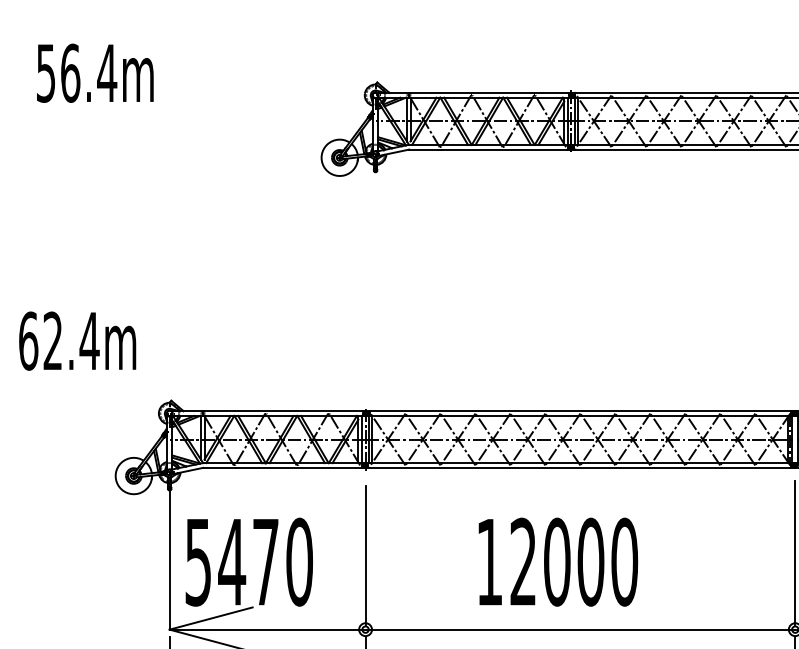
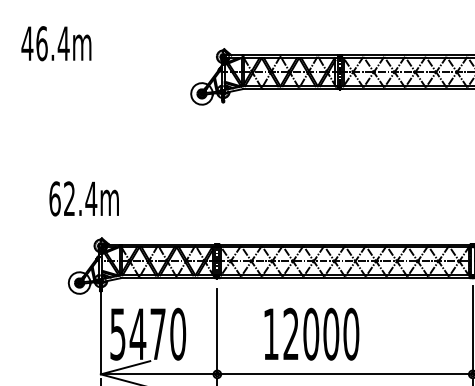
text: (46, 72) -> (27, 43), 56.4m -> 46.4m
text: (76, 340) -> (83, 198), moved
text: (557, 560) -> (311, 333), moved

